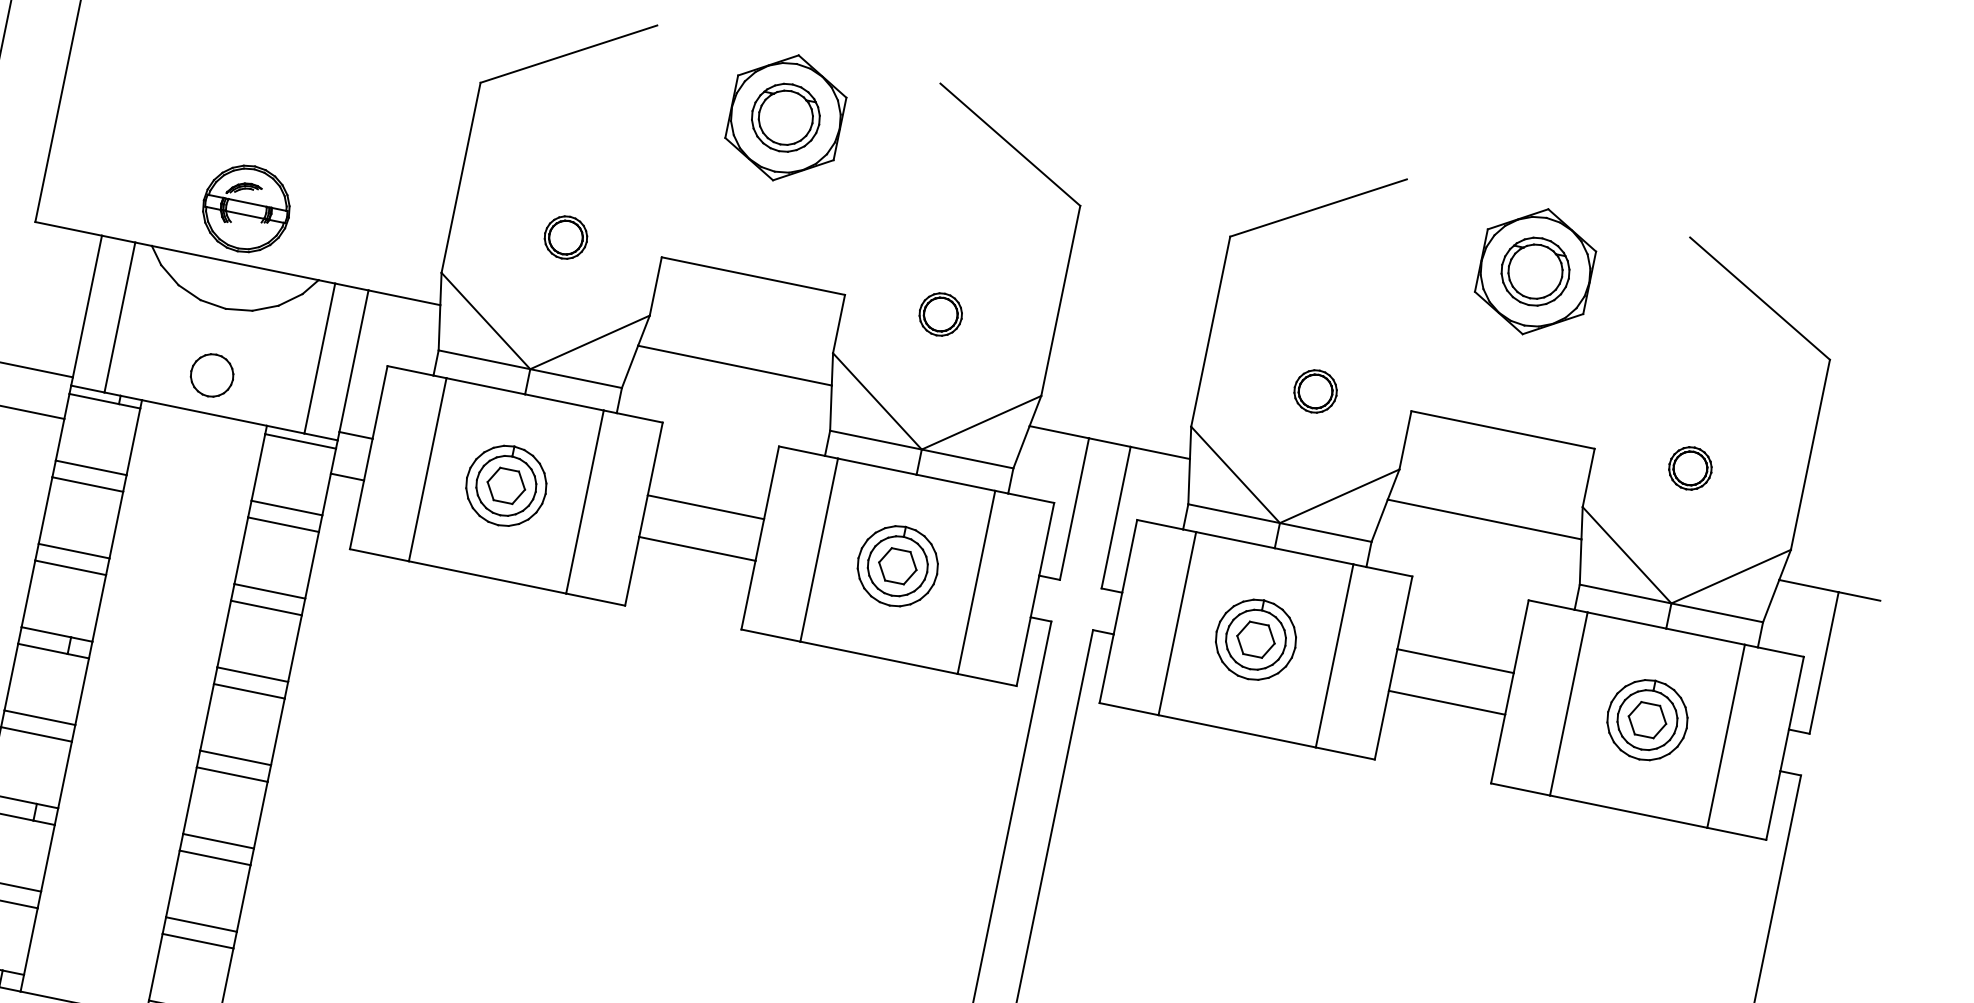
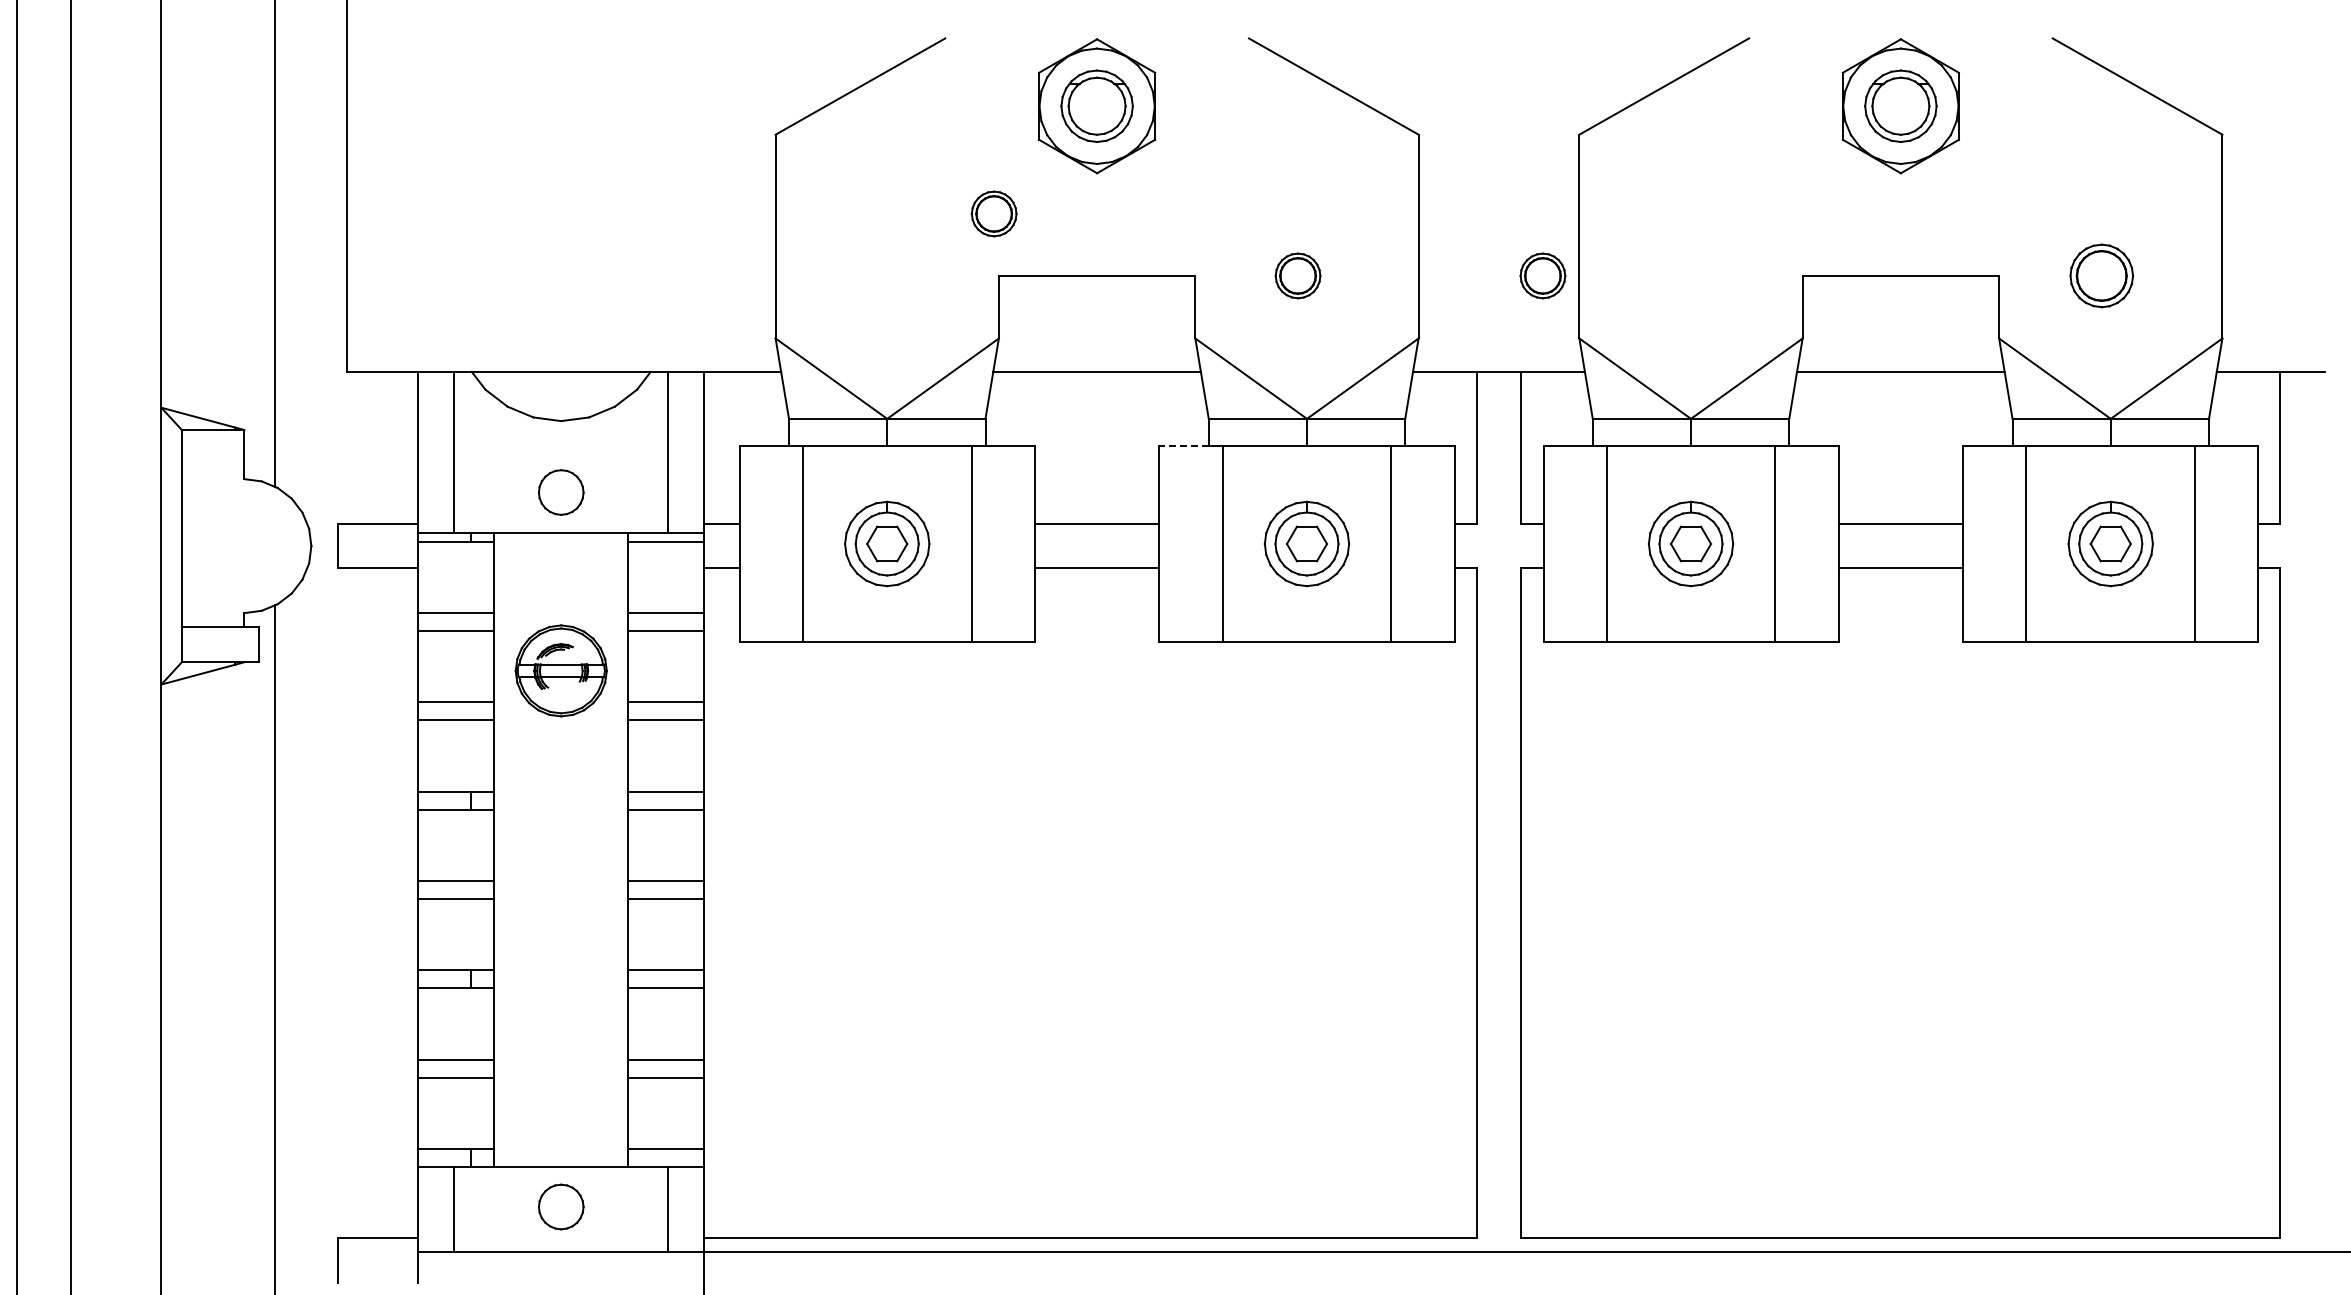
part: (245, 208) -> (560, 670), moved
part: (565, 237) -> (993, 213), moved
part: (1315, 390) -> (1542, 275), moved
line: (802, 450) -> (1184, 445), solid -> dashed
part: (1690, 467) -> (2101, 275), size x1.4

